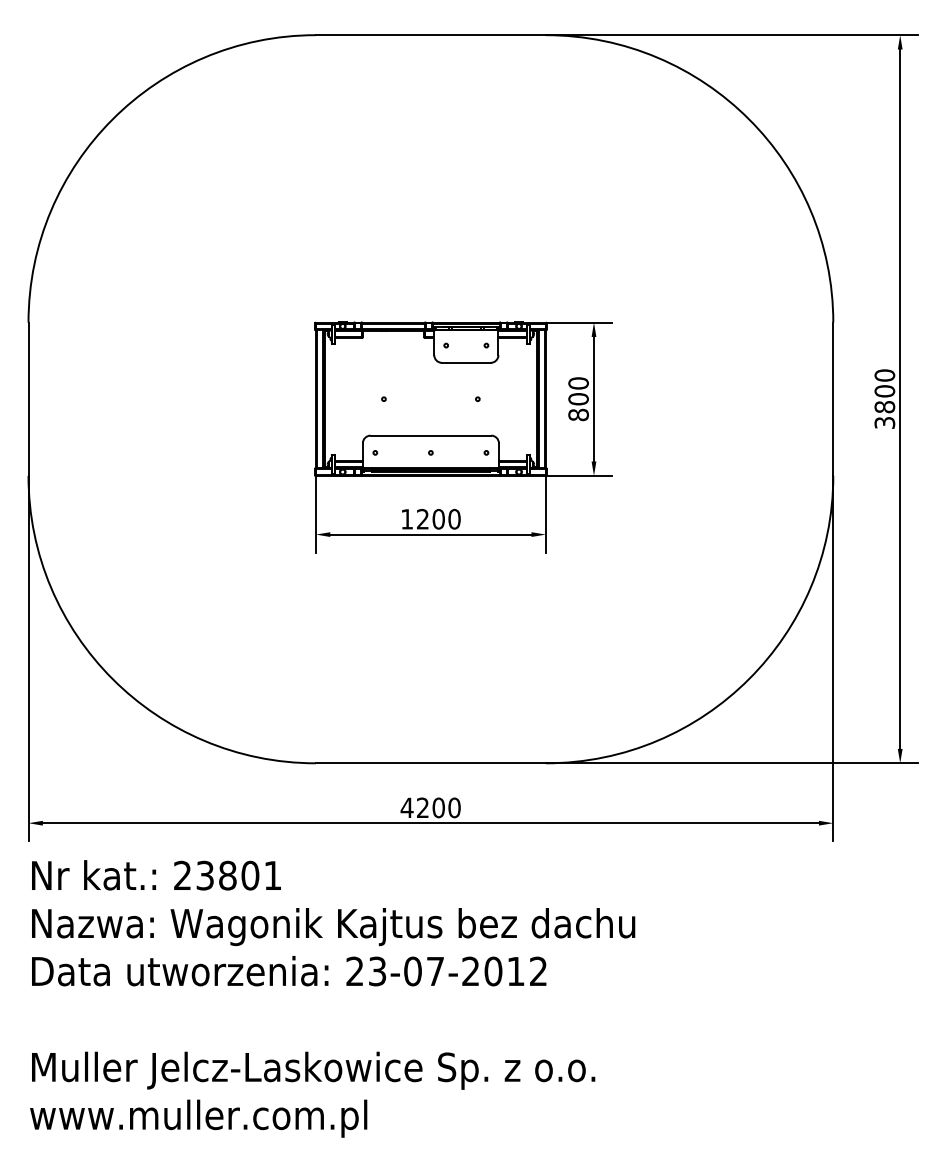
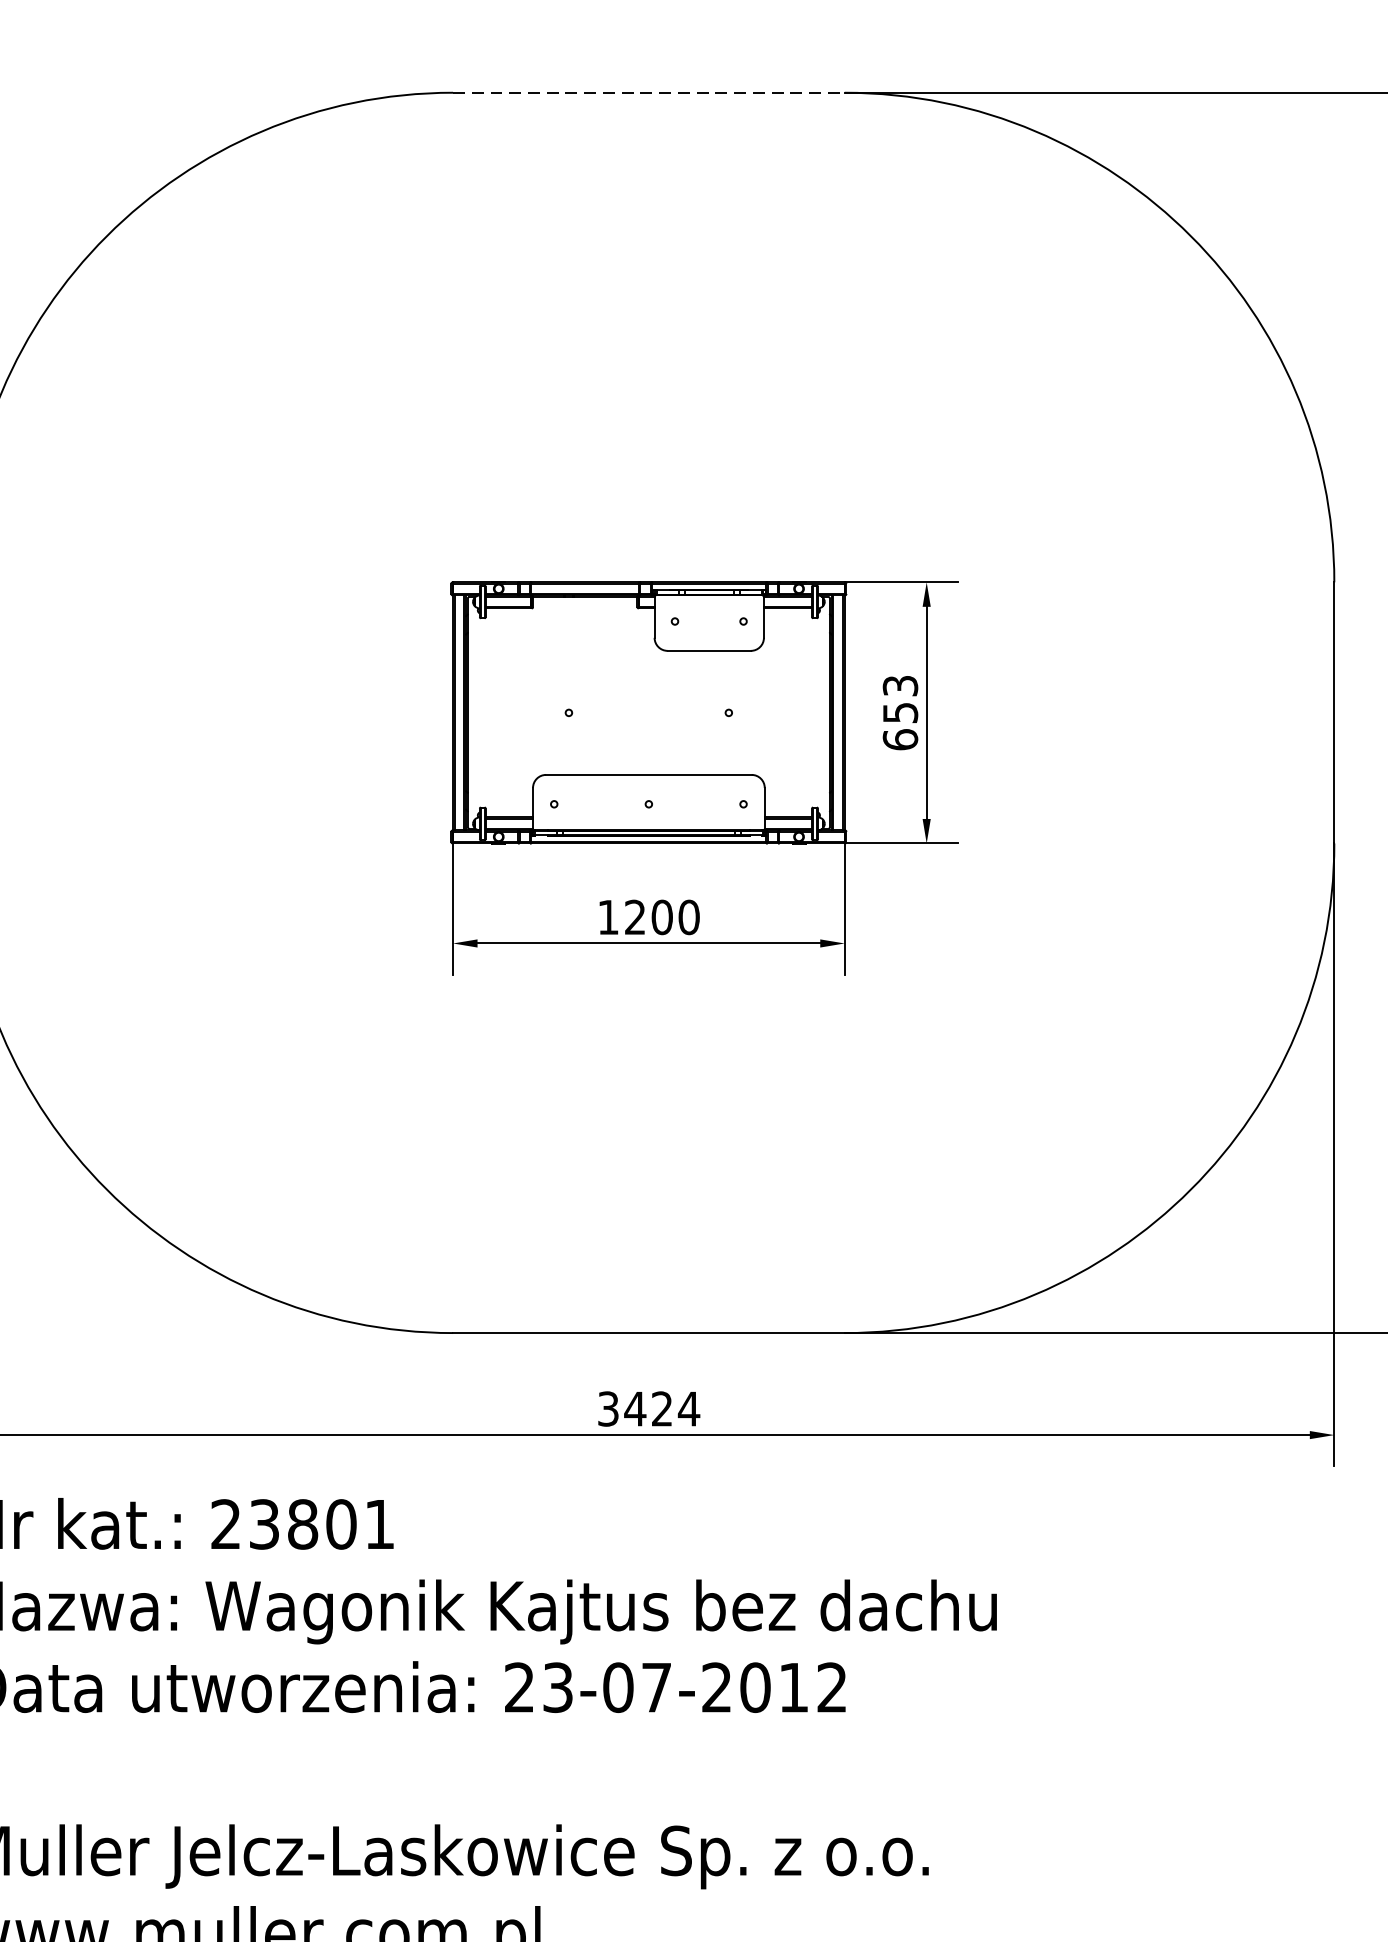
line: (430, 35) -> (648, 93), solid -> dashed
text: (578, 399) -> (900, 713), 800 -> 653
text: (430, 807) -> (648, 1408), 4200 -> 3424

